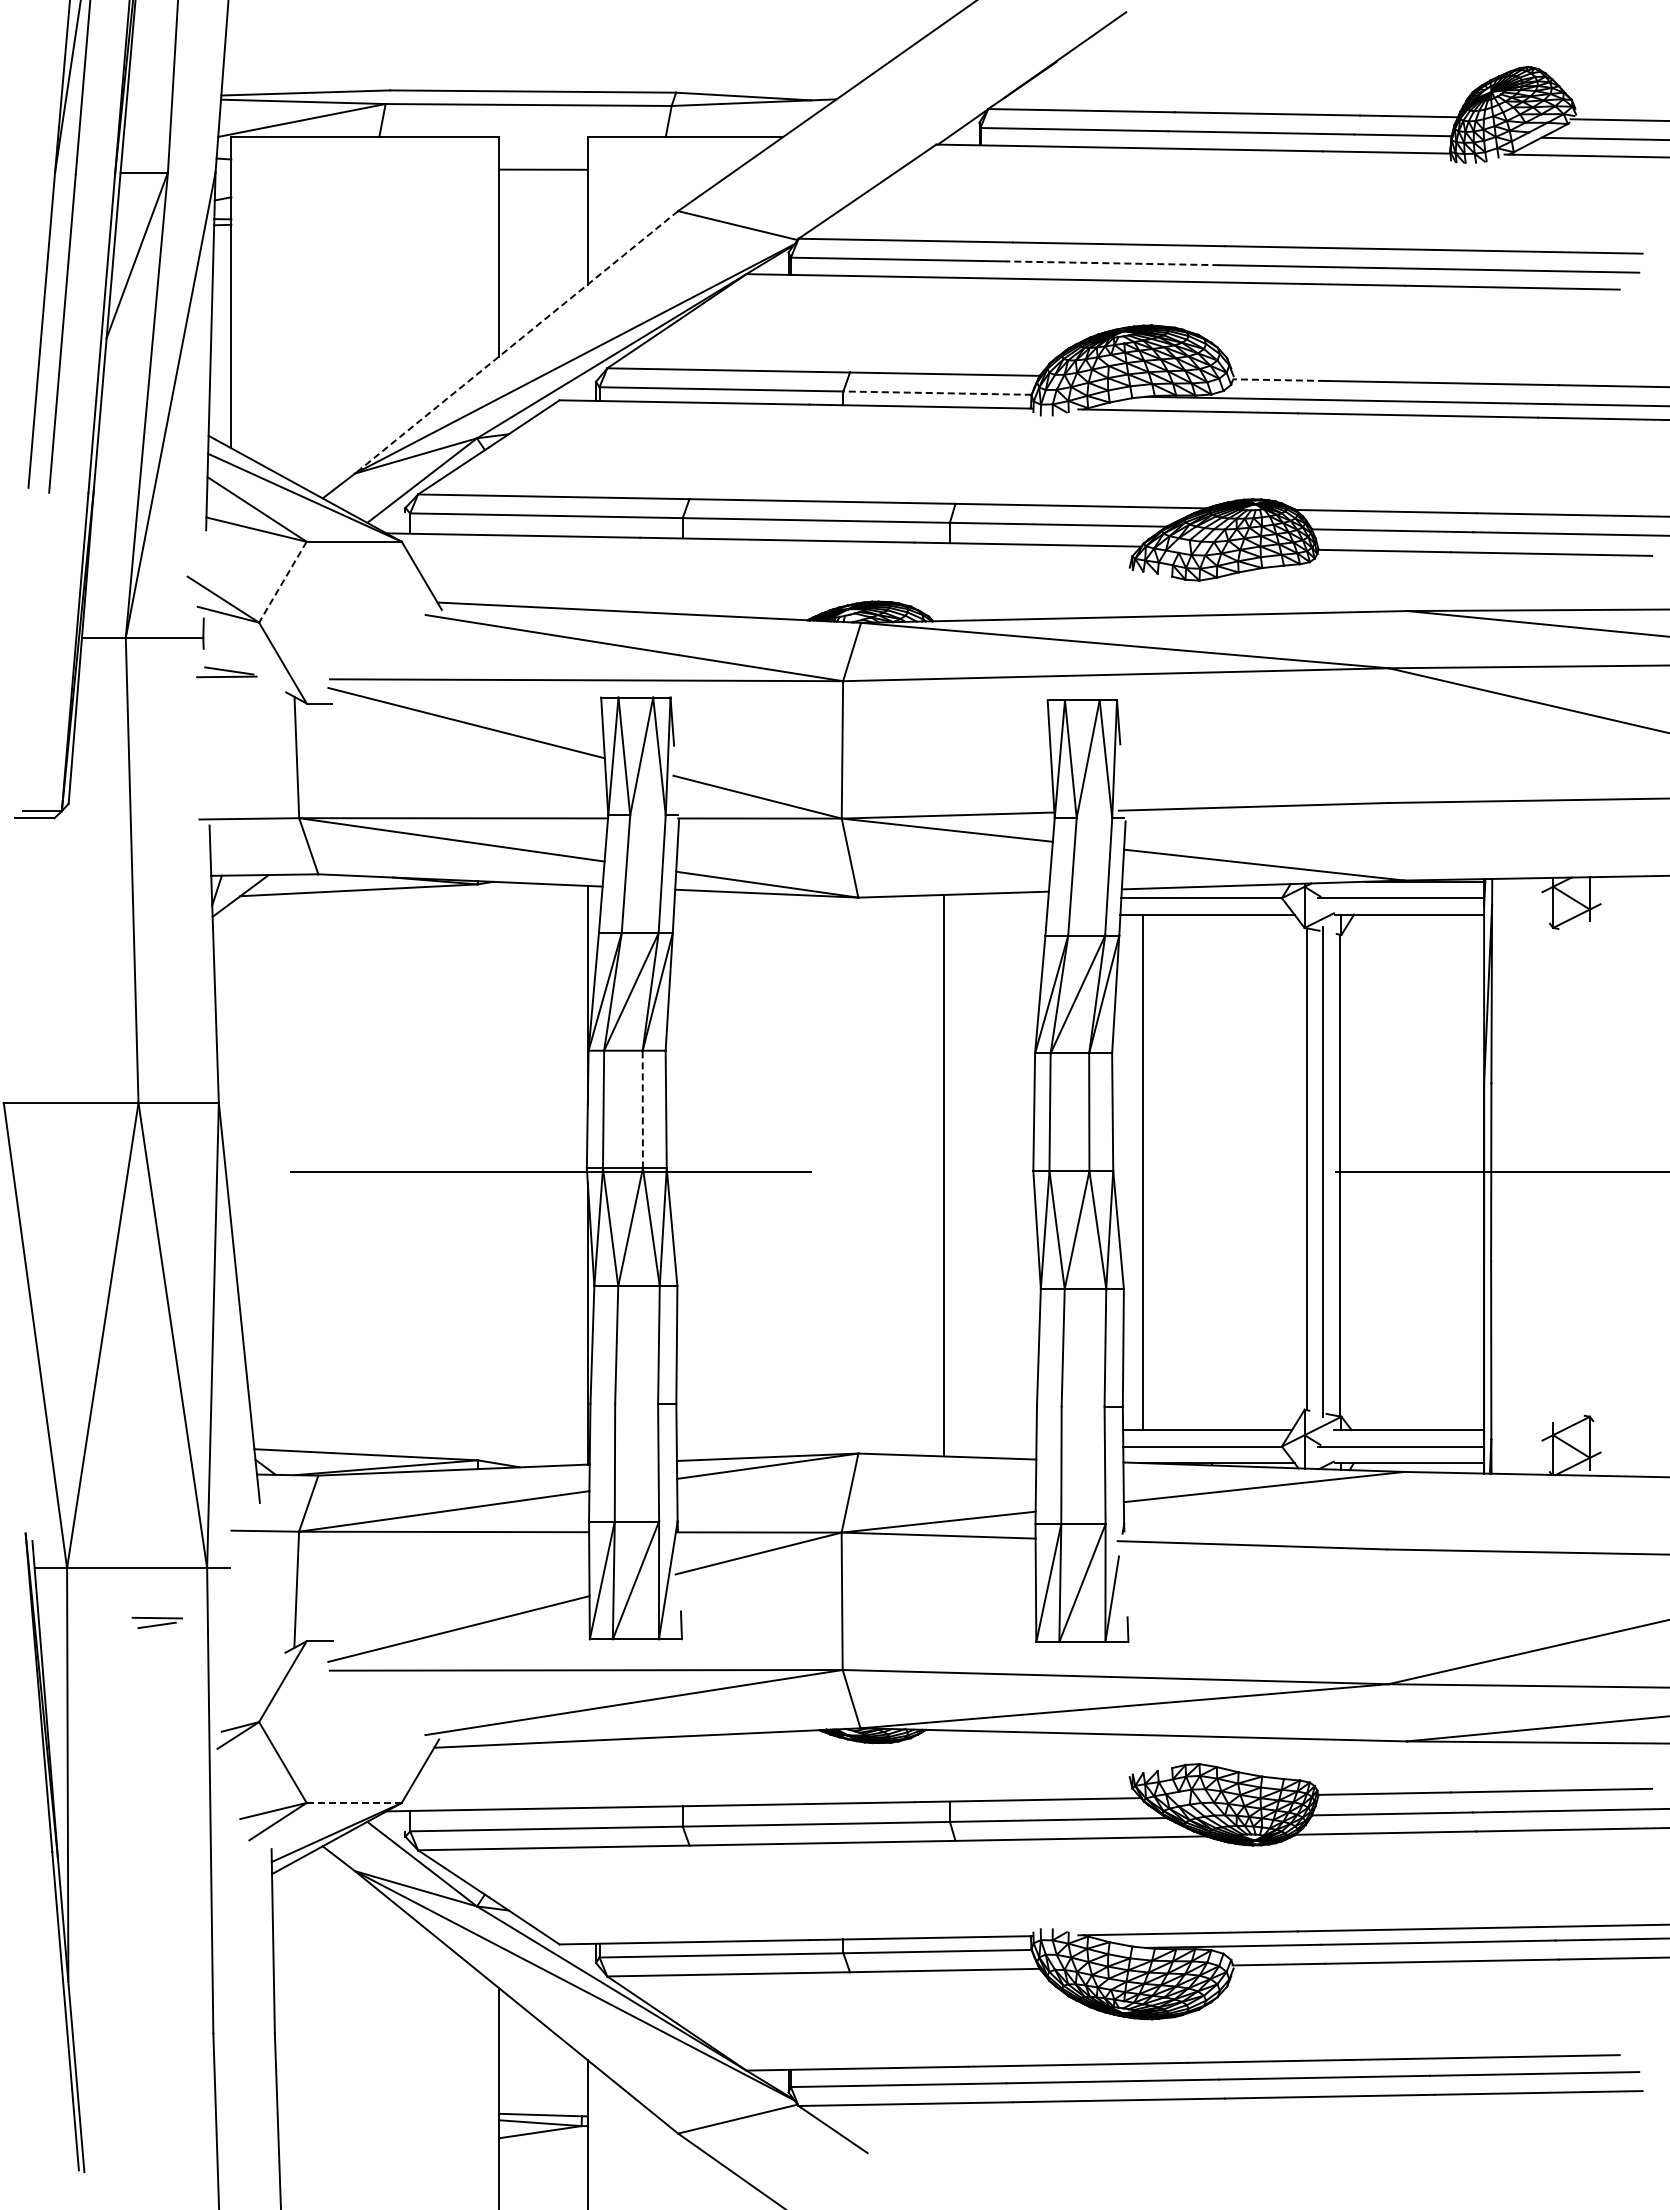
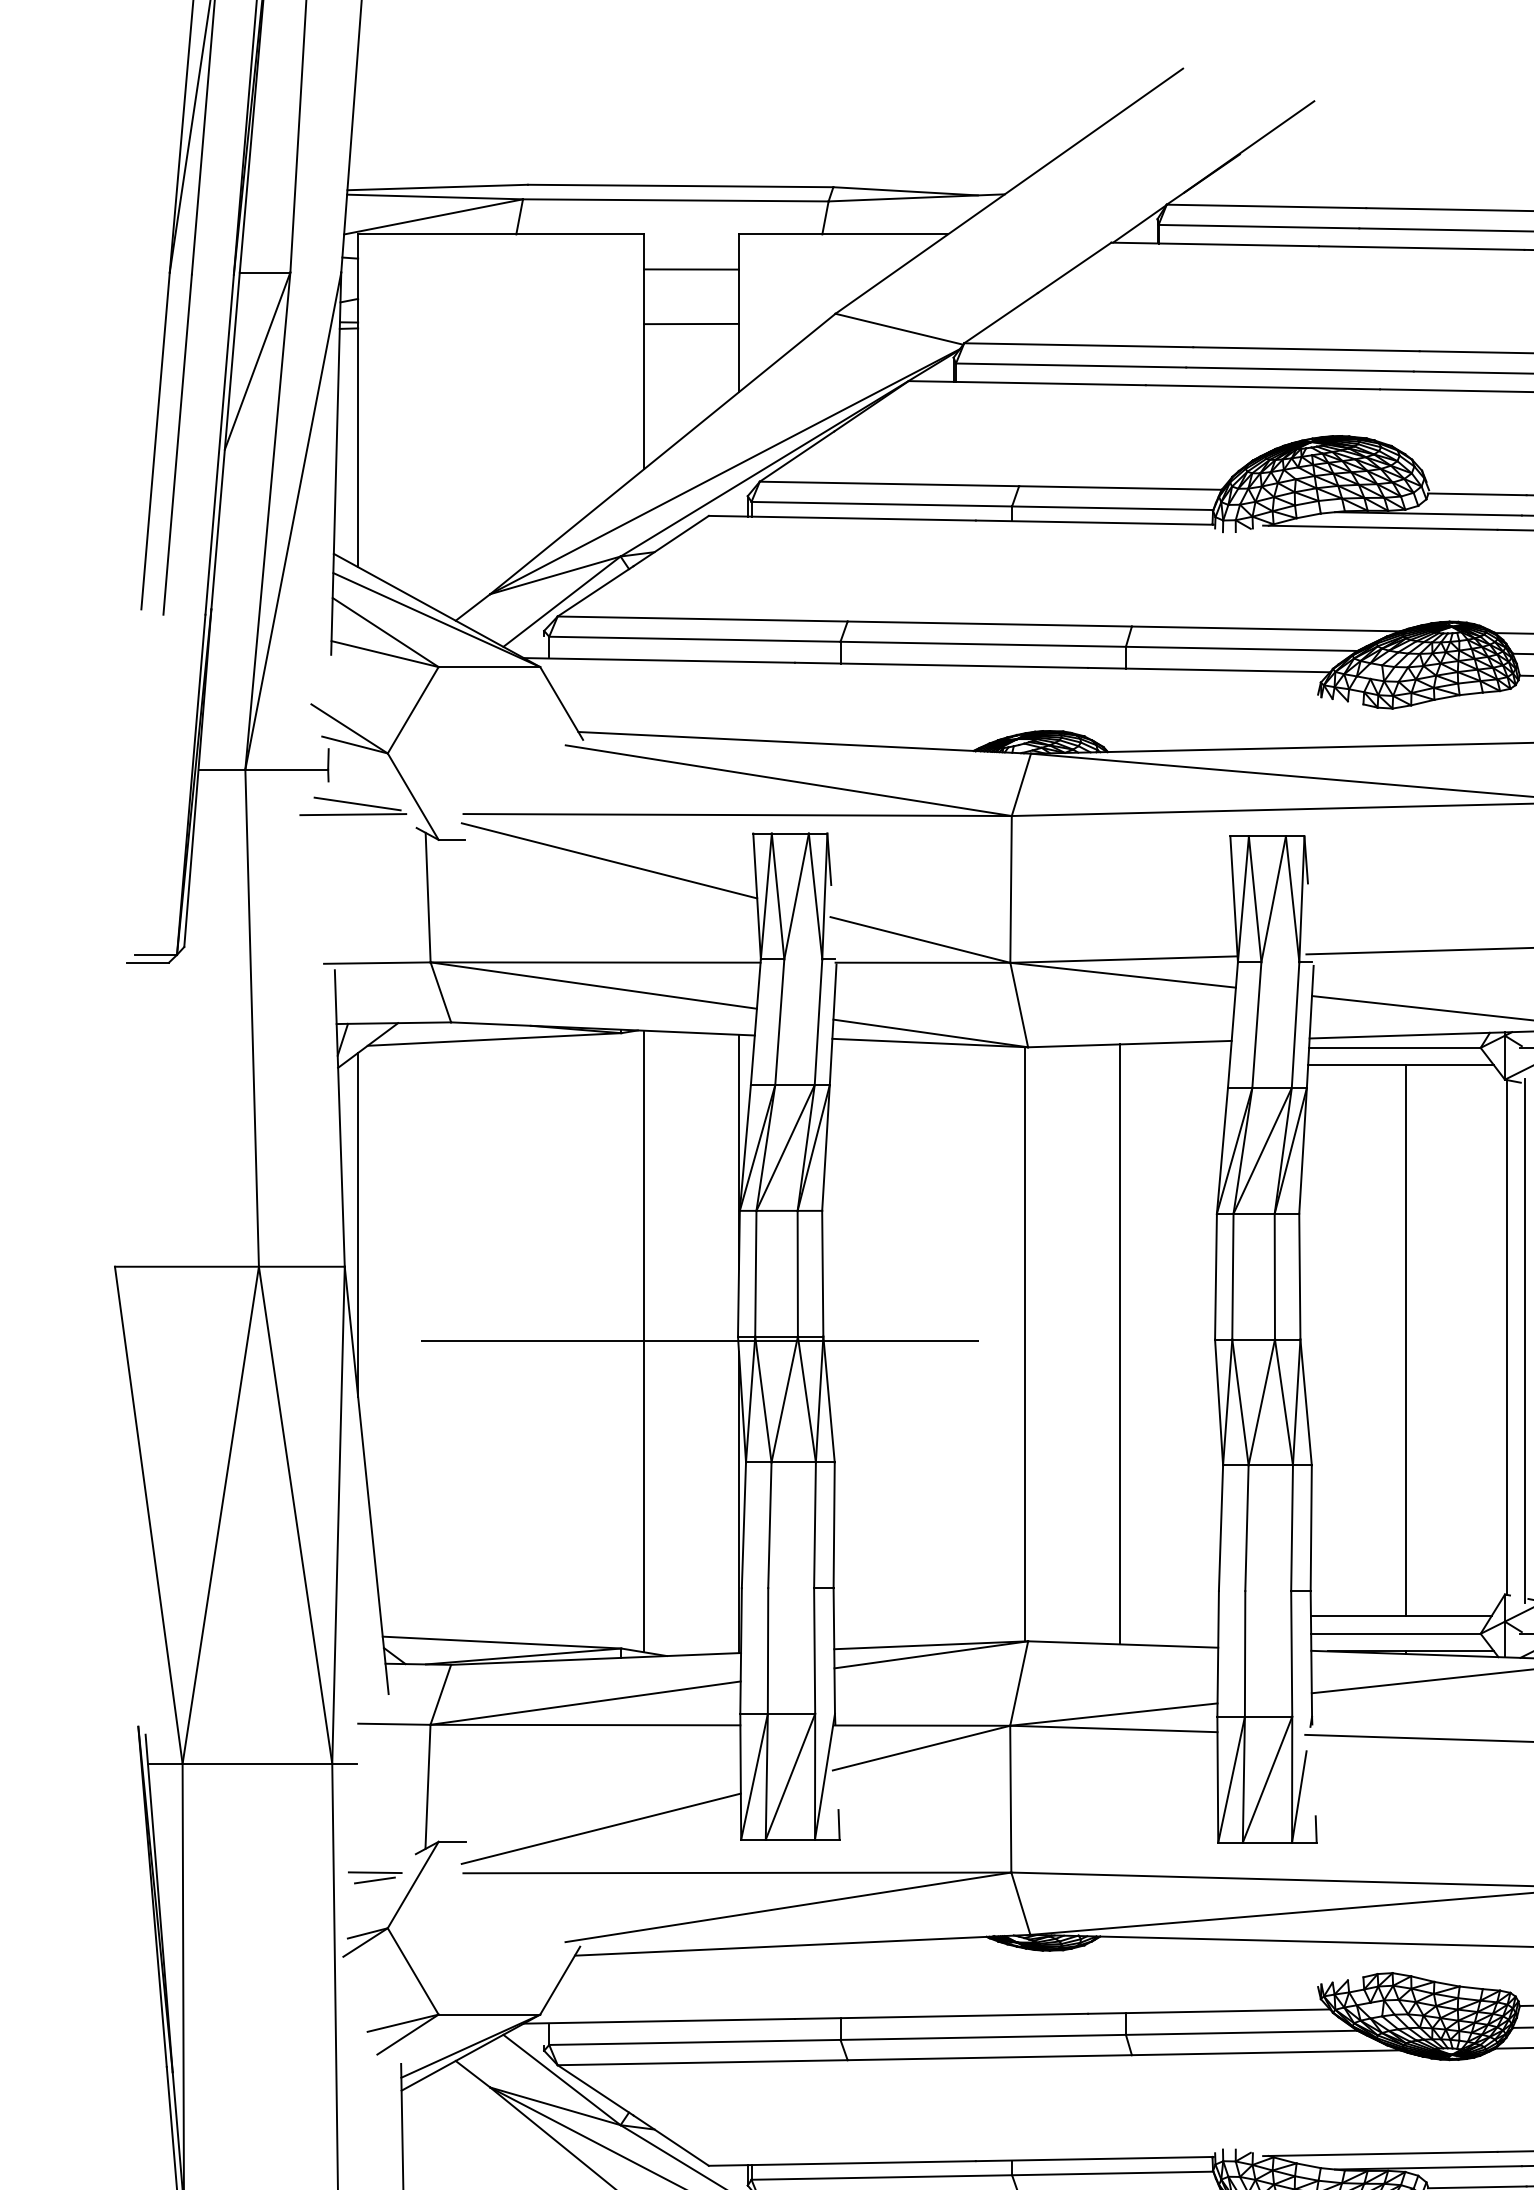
line: (543, 220) -> (691, 323), added
line: (1112, 263) -> (1299, 369), dashed -> solid
line: (516, 342) -> (662, 454), dashed -> solid
line: (1278, 380) -> (1477, 494), dashed -> solid
line: (937, 393) -> (1112, 508), dashed -> solid
line: (282, 582) -> (412, 710), dashed -> solid
part: (226, 672) -> (352, 806), size x1.67
line: (231, 1063) -> (358, 1224), added
line: (642, 1109) -> (797, 1273), dashed -> solid
line: (499, 1172) -> (644, 1340), added
line: (1142, 1172) -> (1405, 1340), moved
line: (855, 1175) -> (1025, 1344), added
part: (156, 1622) -> (374, 1877), moved
line: (354, 1802) -> (489, 2014), dashed -> solid

